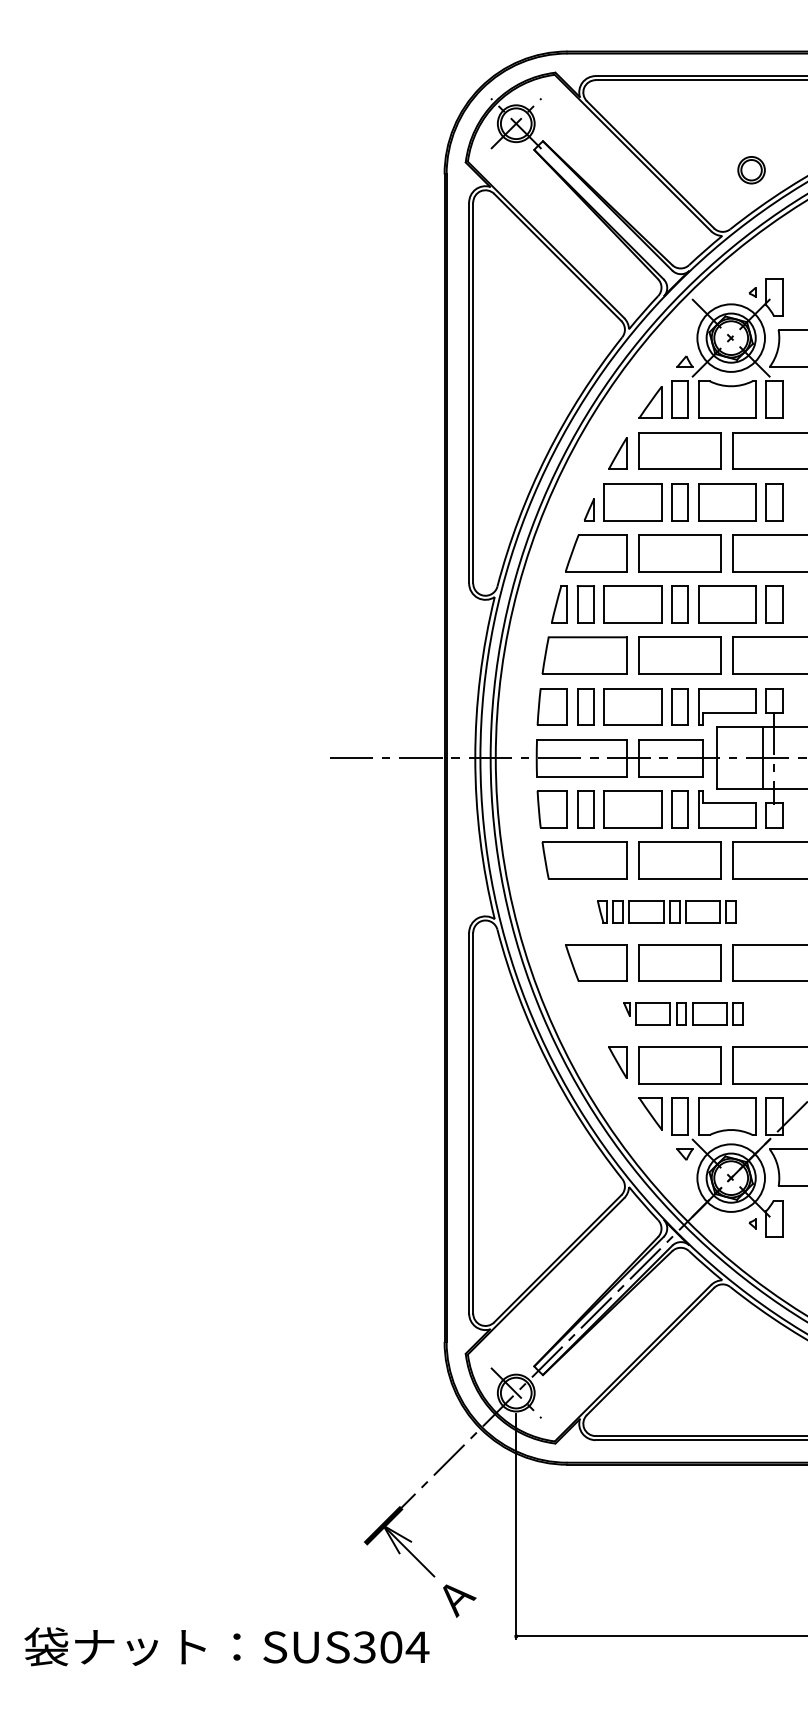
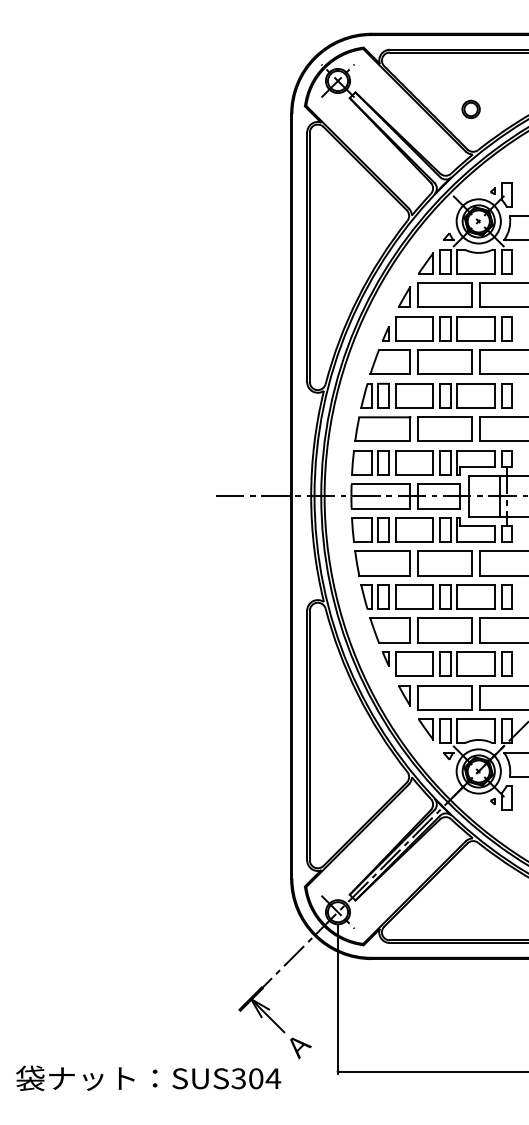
part: (750, 170) -> (470, 109), moved
part: (666, 910) -> (436, 596), size x1.67
part: (683, 1013) -> (447, 663), size x1.67

